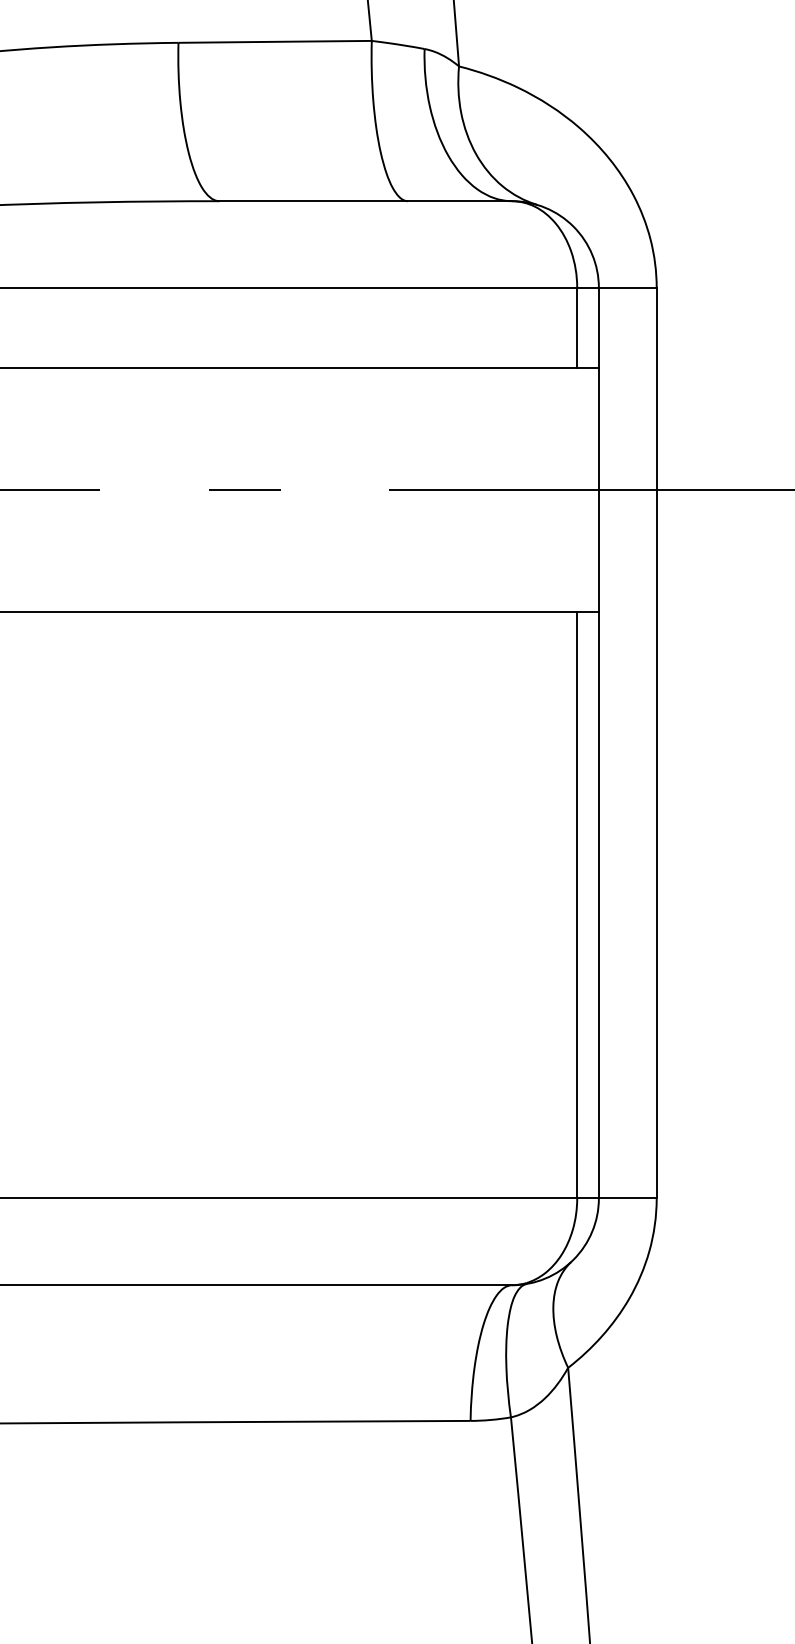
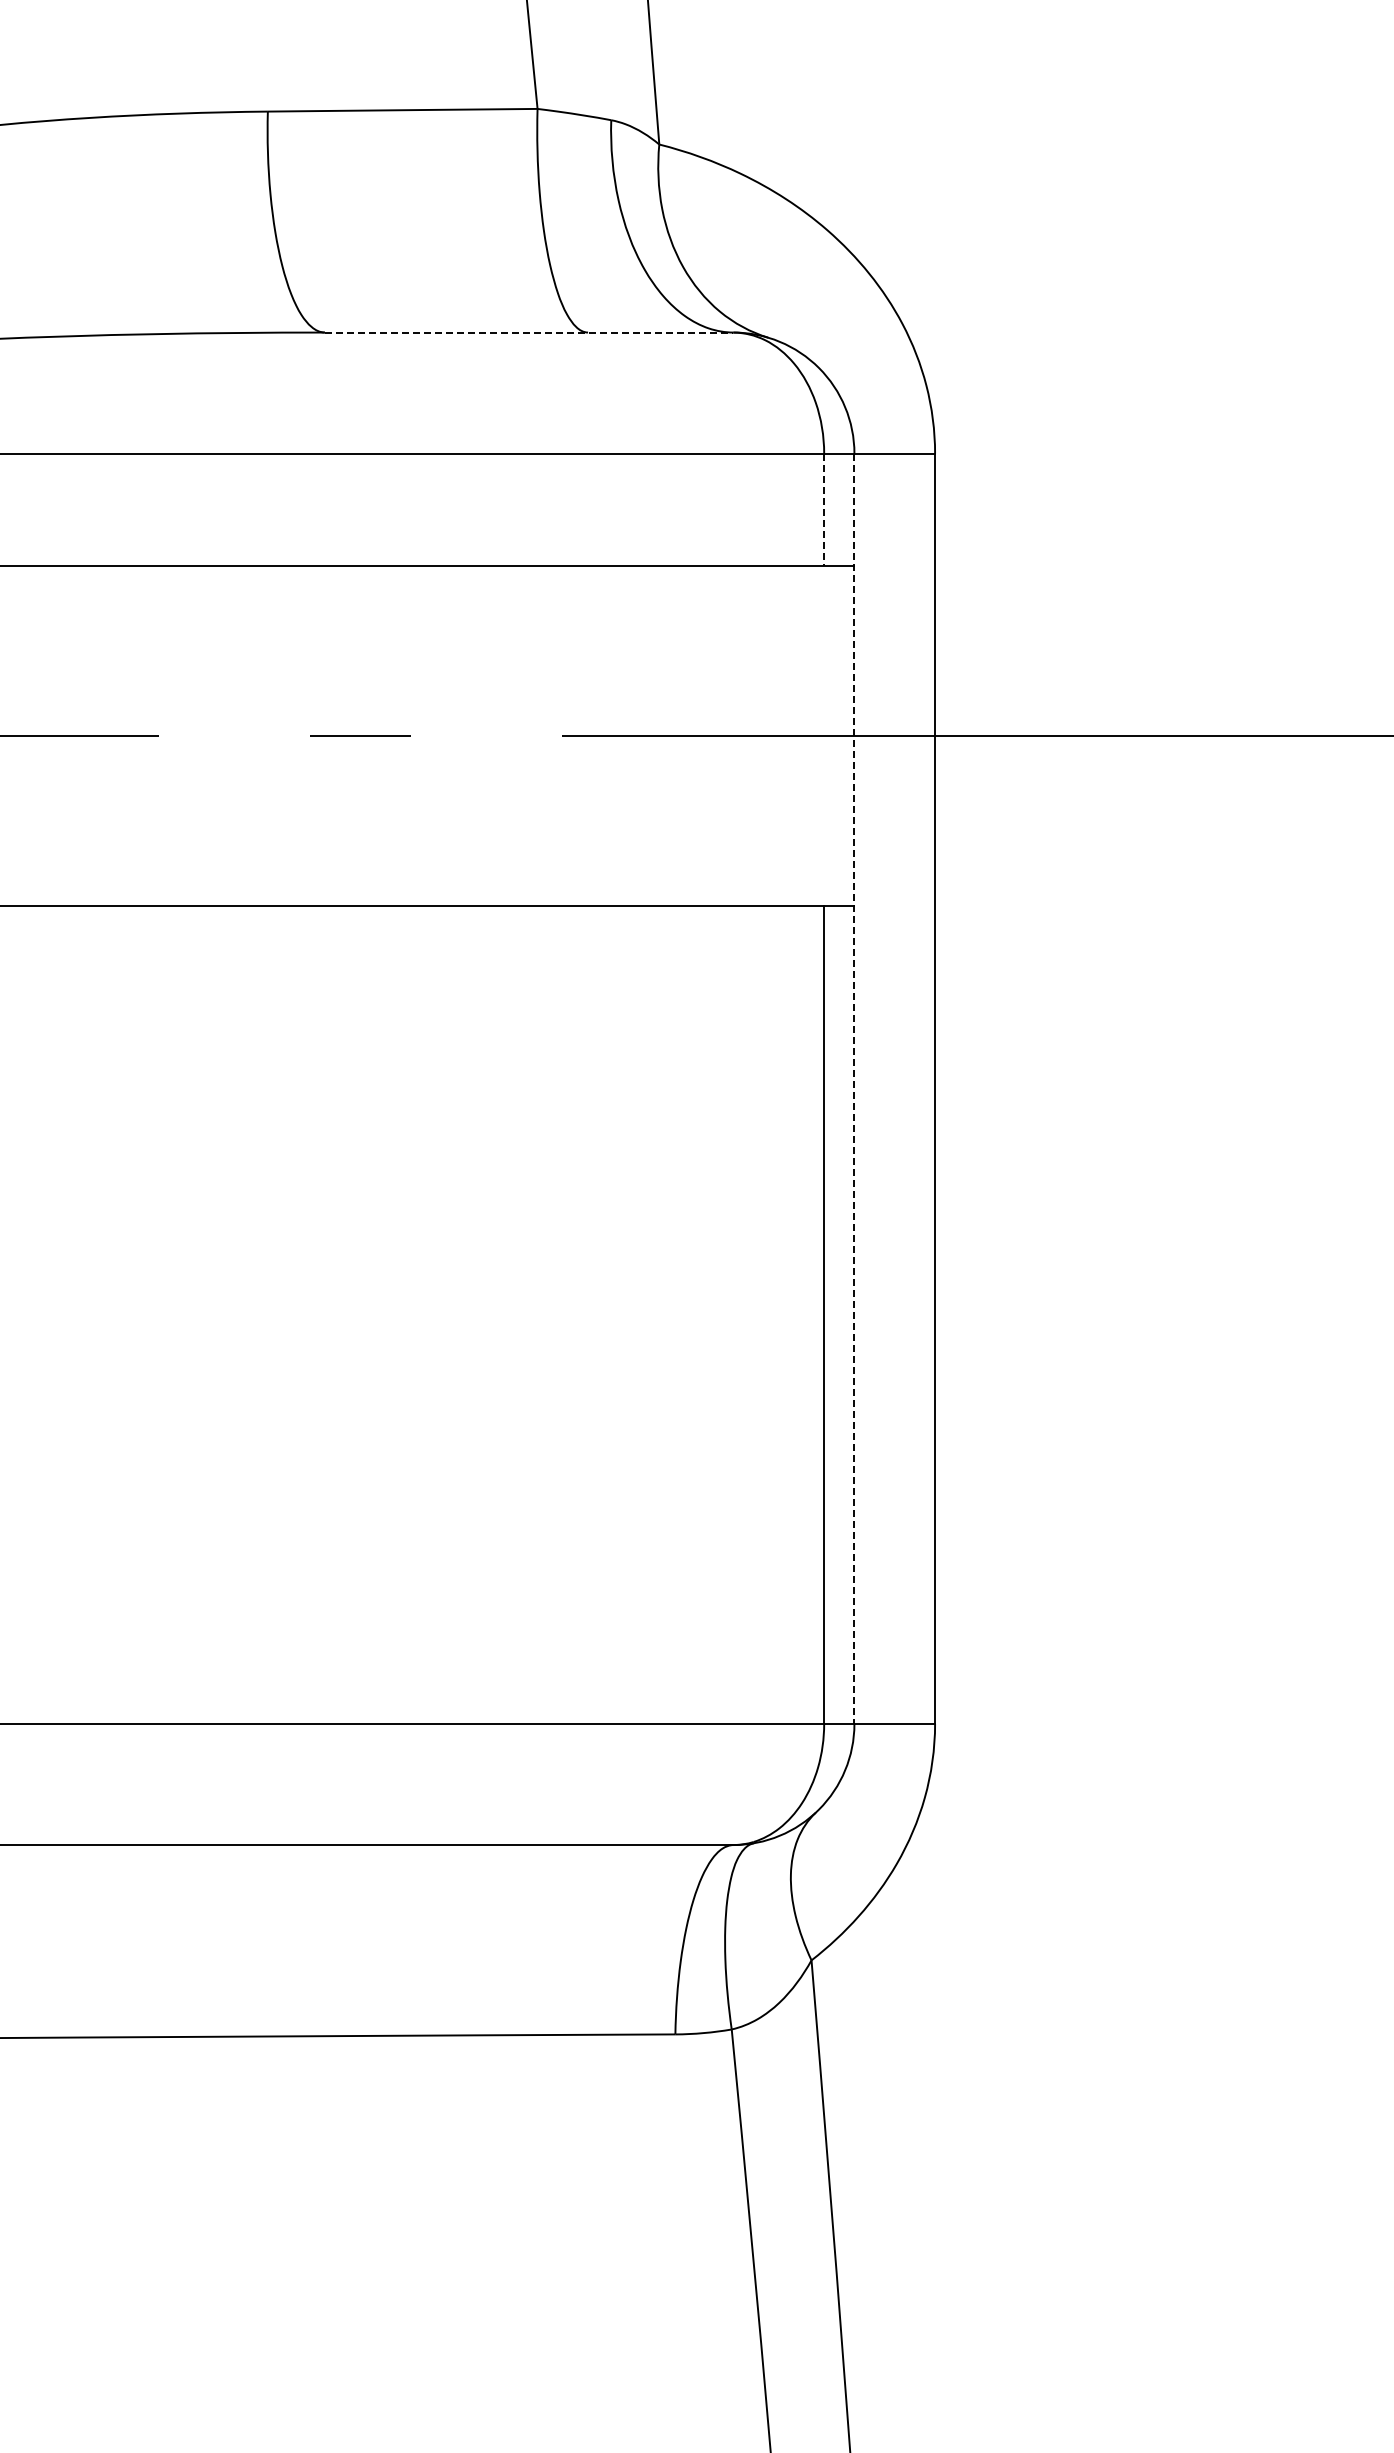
line: (366, 201) -> (529, 332), solid -> dashed
line: (577, 328) -> (824, 510), solid -> dashed
line: (598, 743) -> (854, 1089), solid -> dashed

